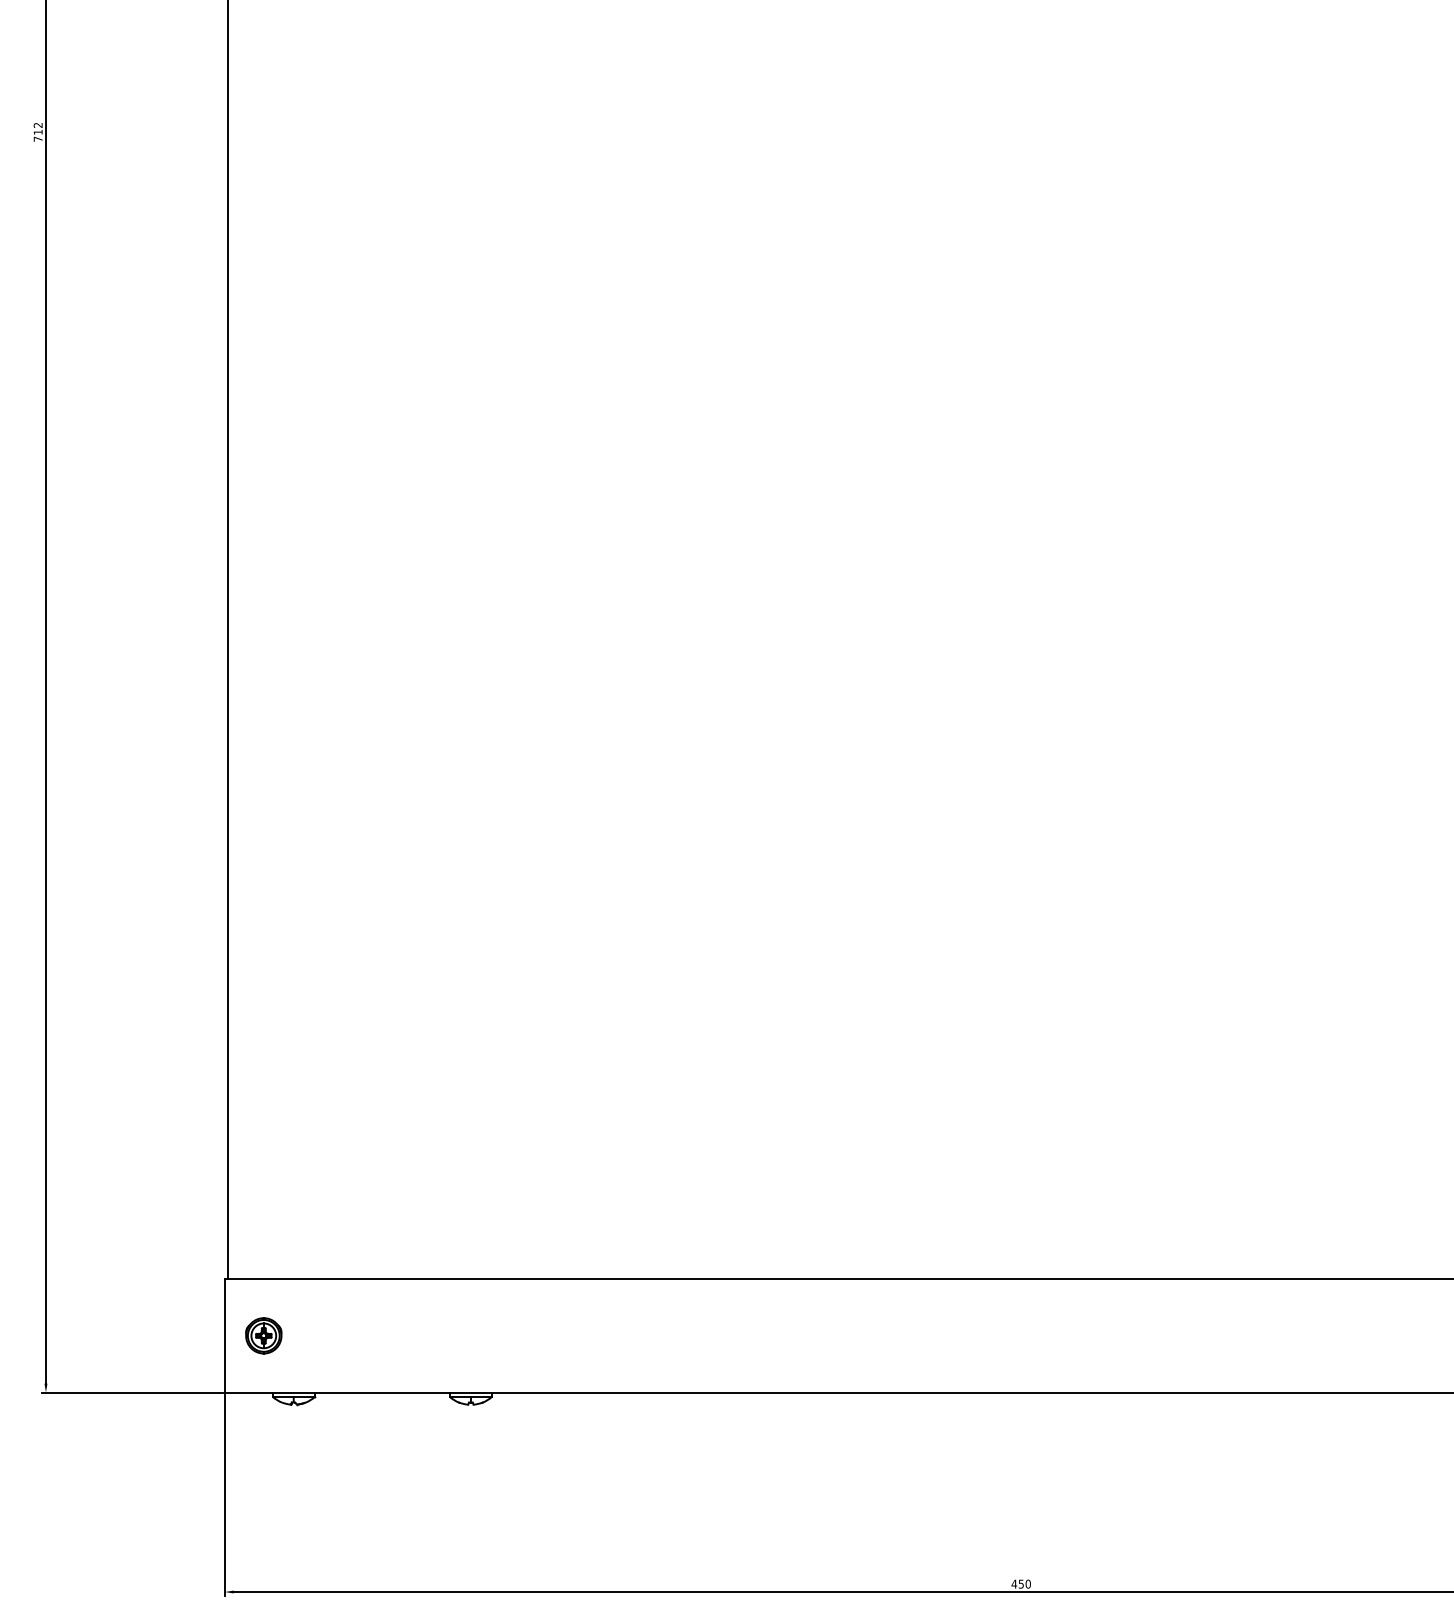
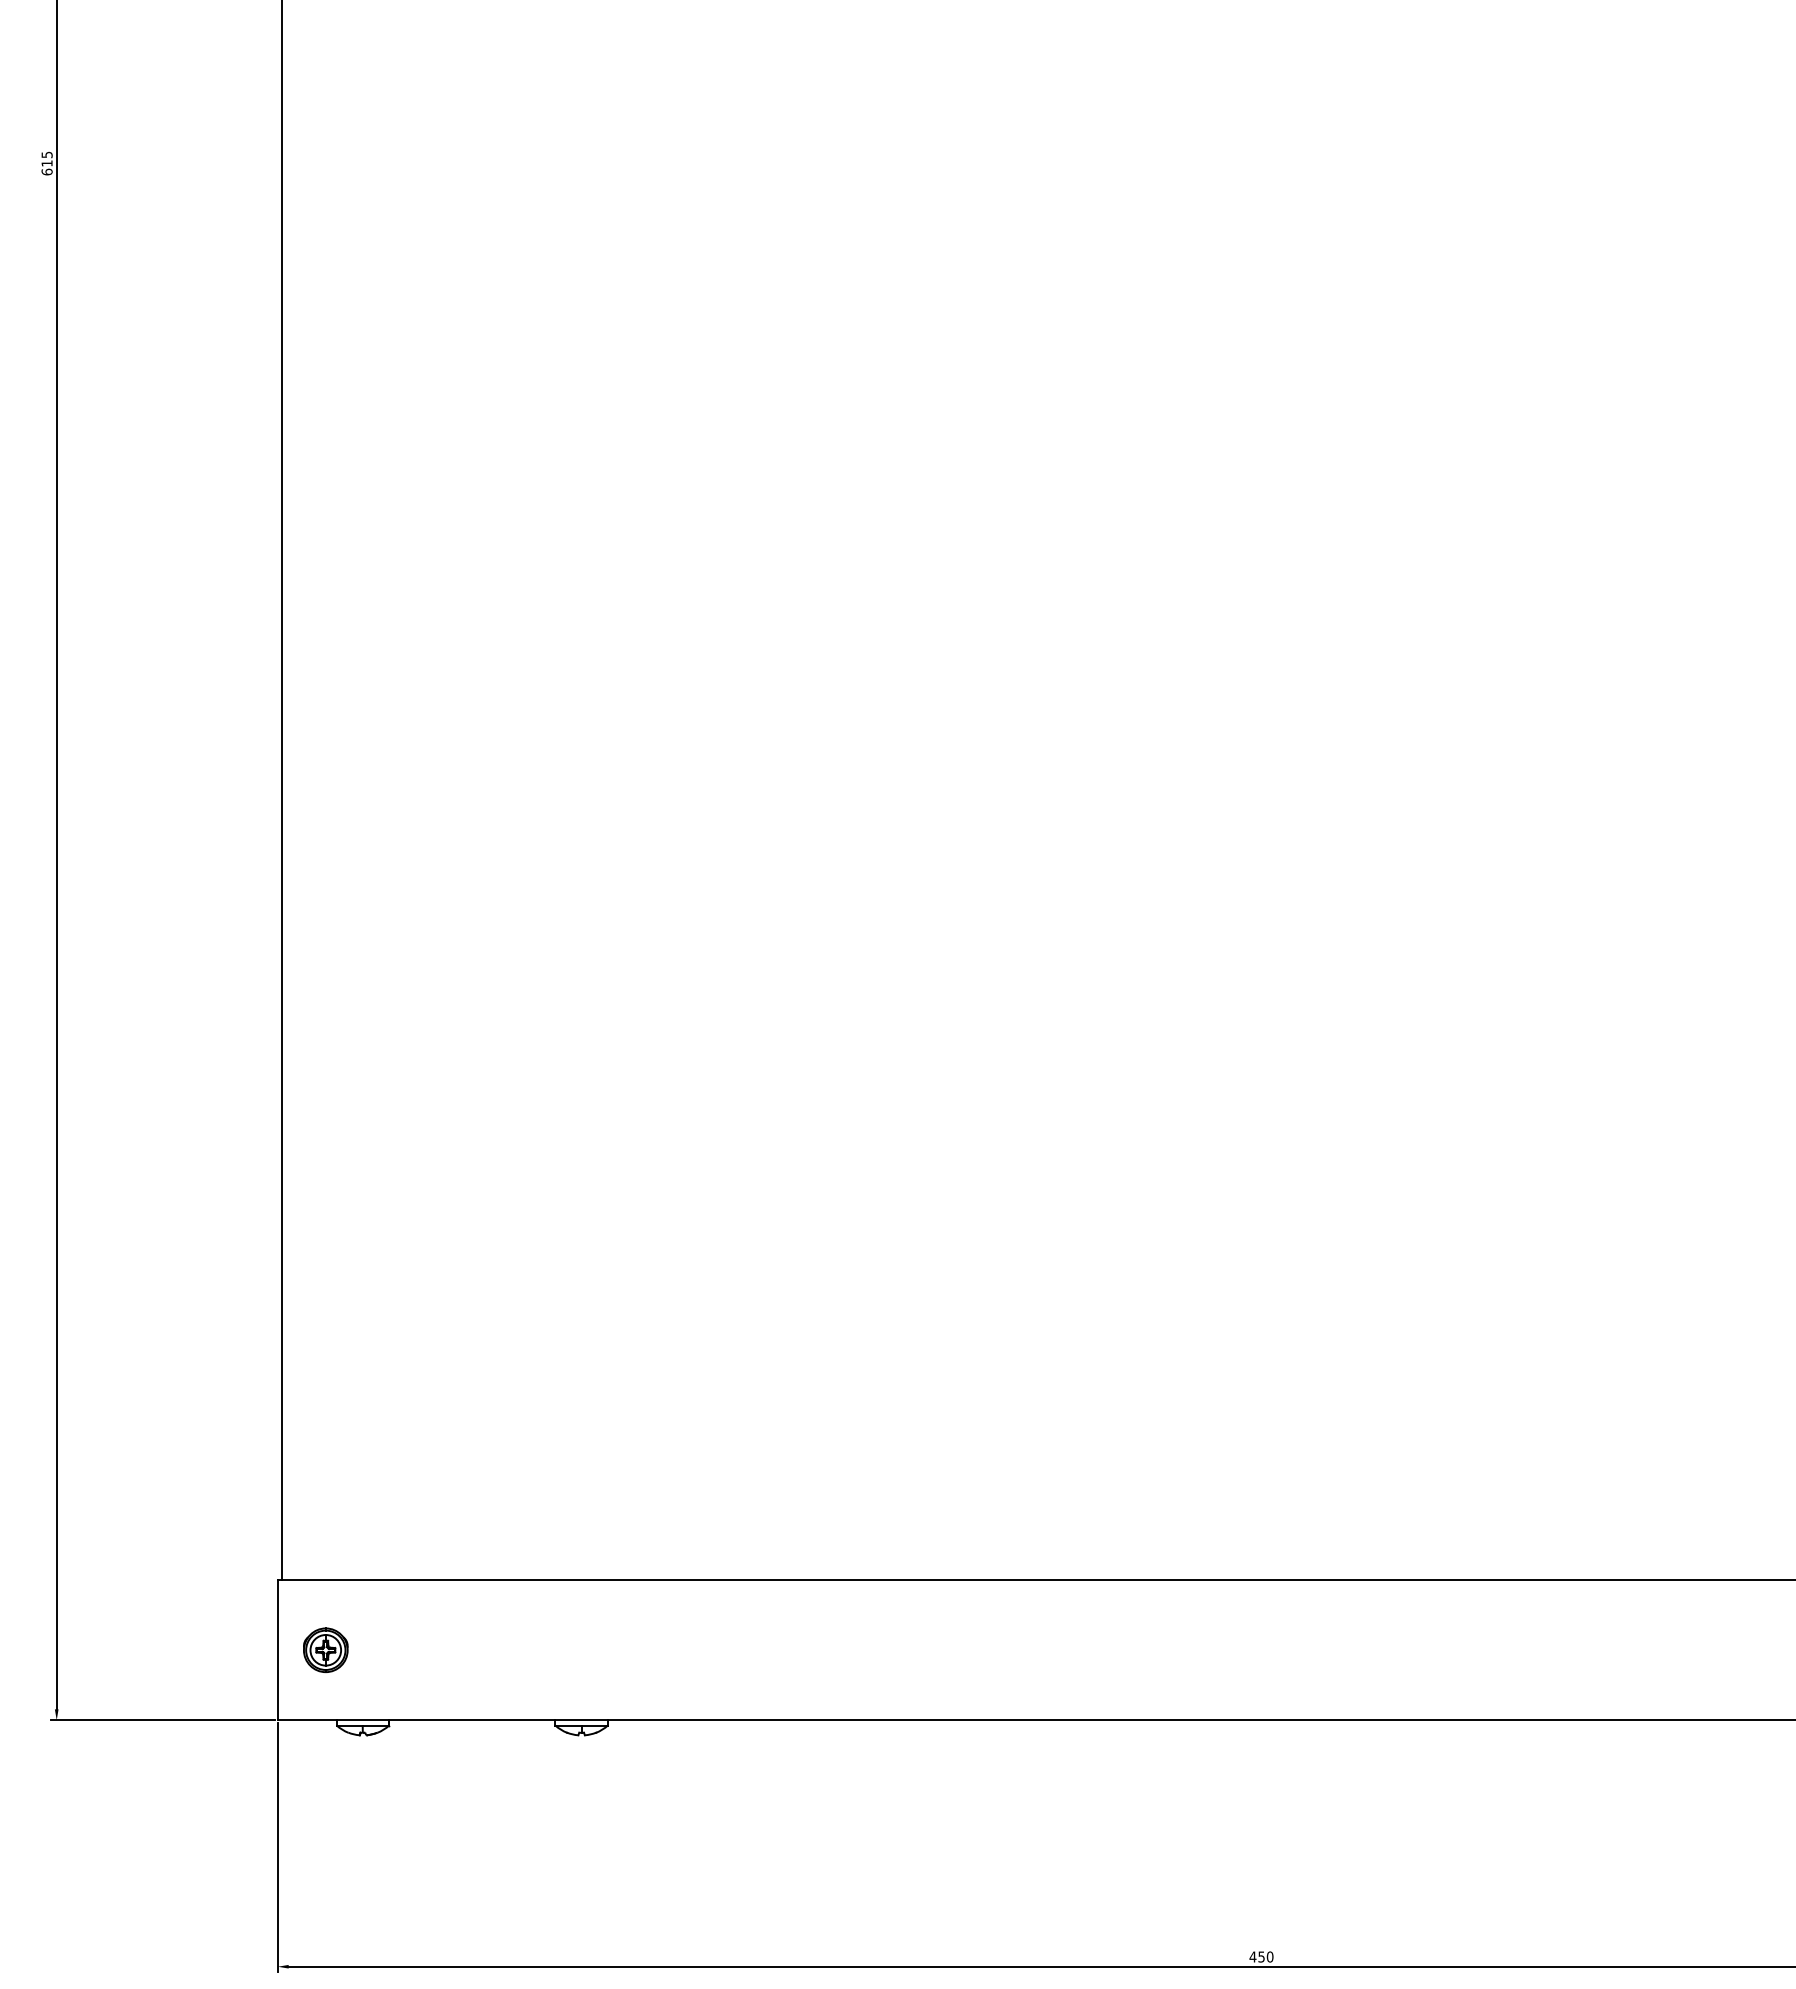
text: (37, 132) -> (46, 163), 712 -> 615

